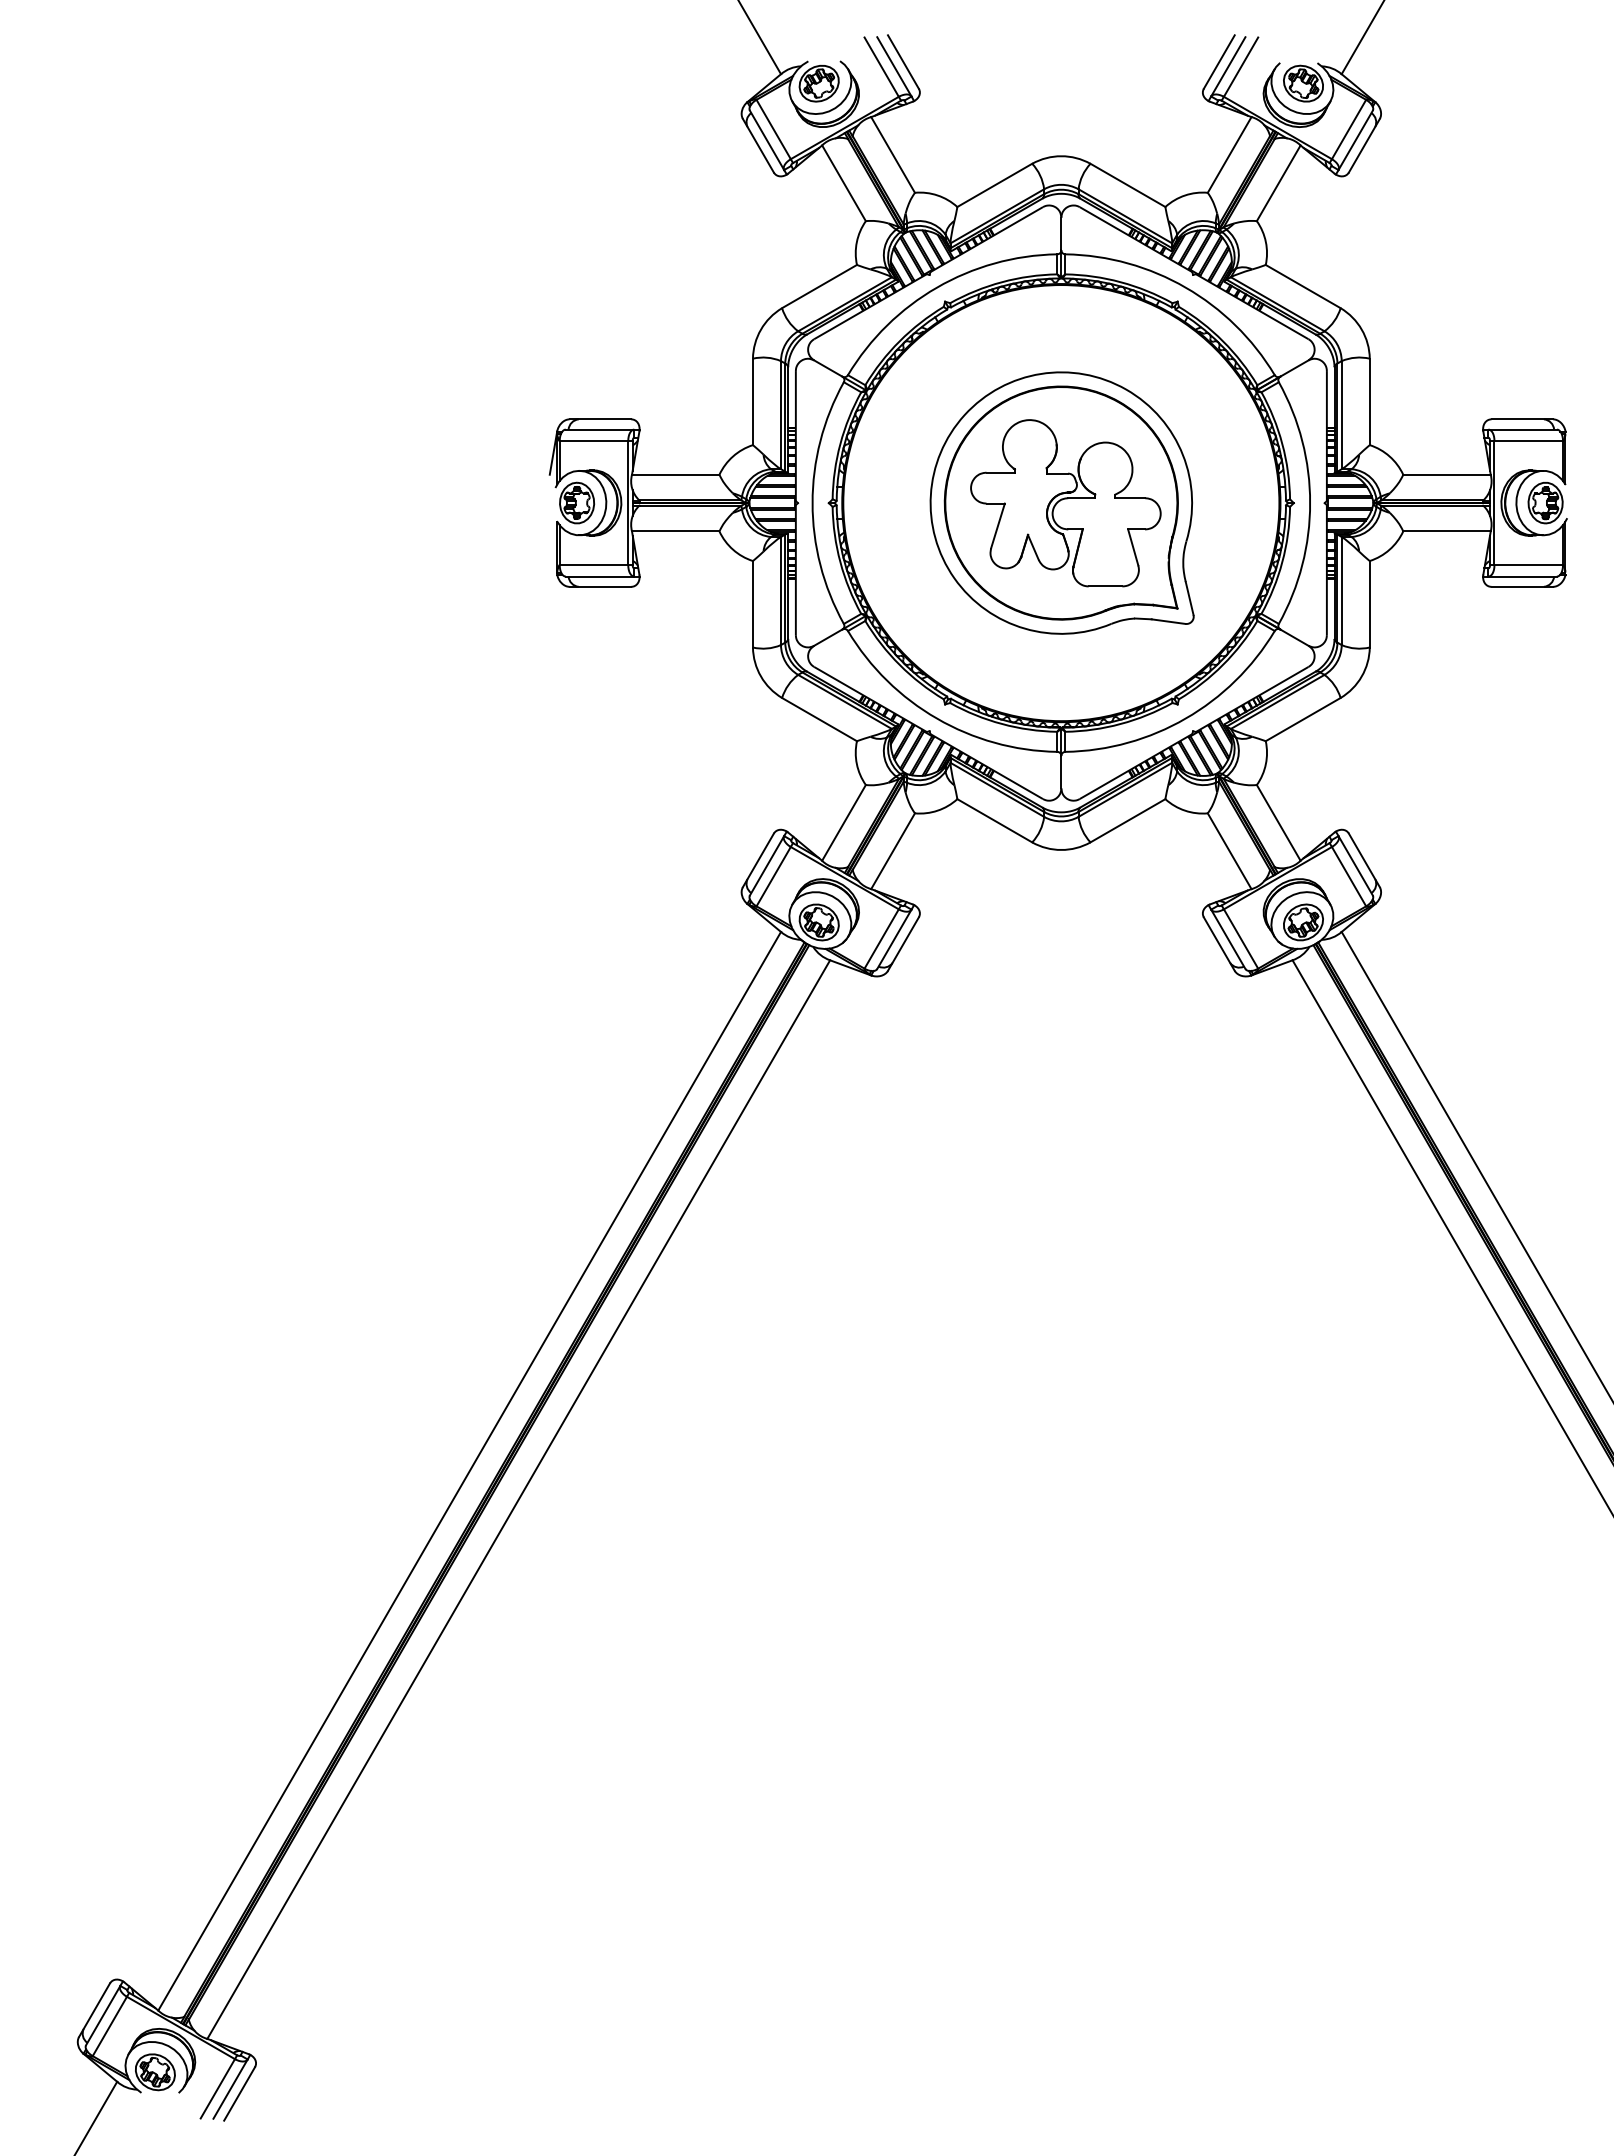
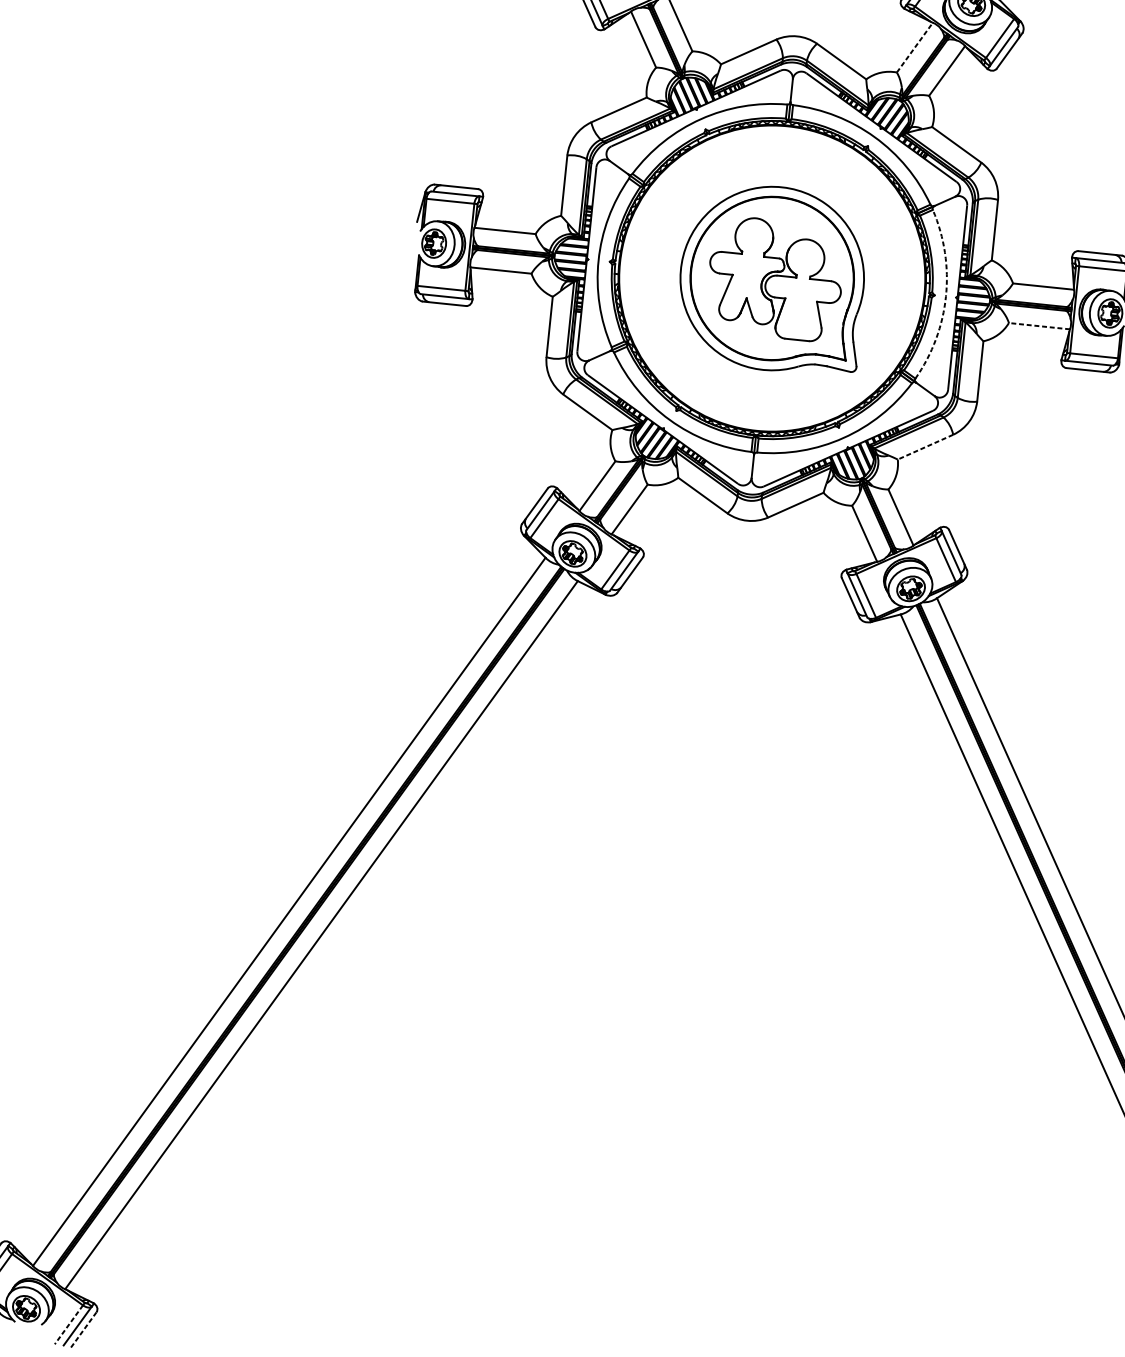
line: (1229, 154) -> (914, 47), solid -> dashed
arc: (1310, 503) -> (946, 296), solid -> dashed
line: (1447, 531) -> (1039, 326), solid -> dashed
line: (1302, 719) -> (925, 447), solid -> dashed
line: (217, 2089) -> (68, 1325), solid -> dashed
line: (239, 2093) -> (83, 1329), solid -> dashed

